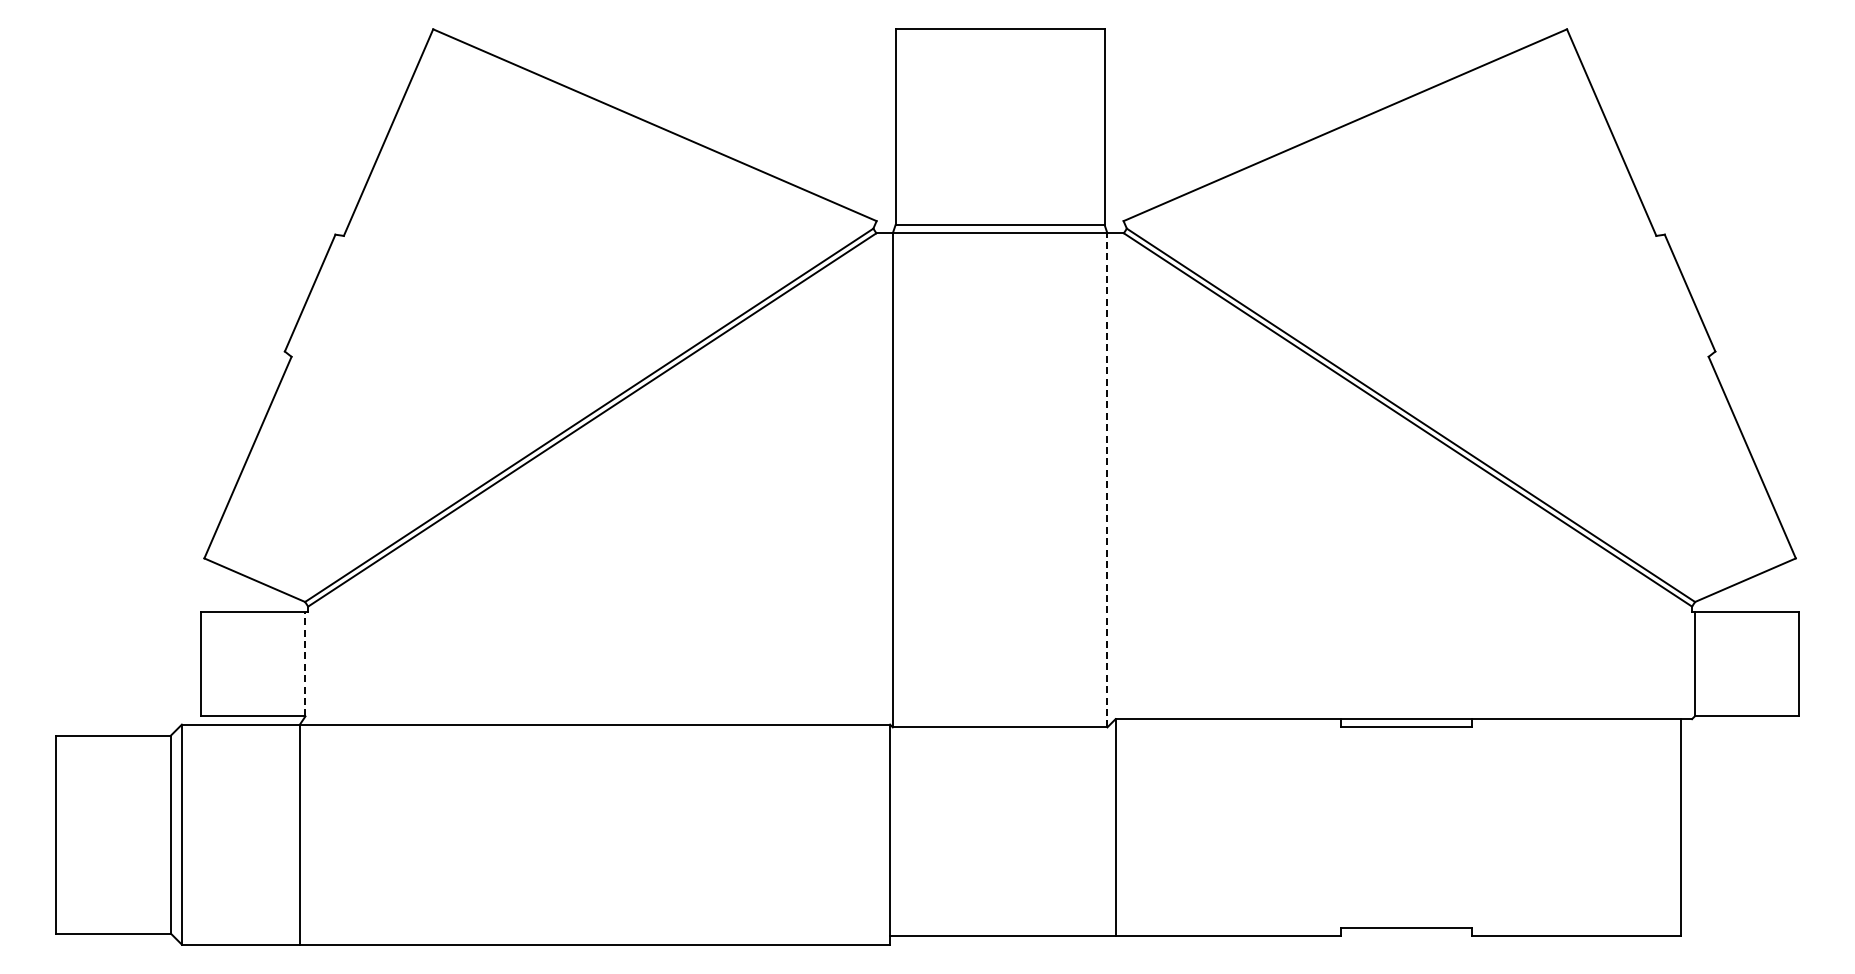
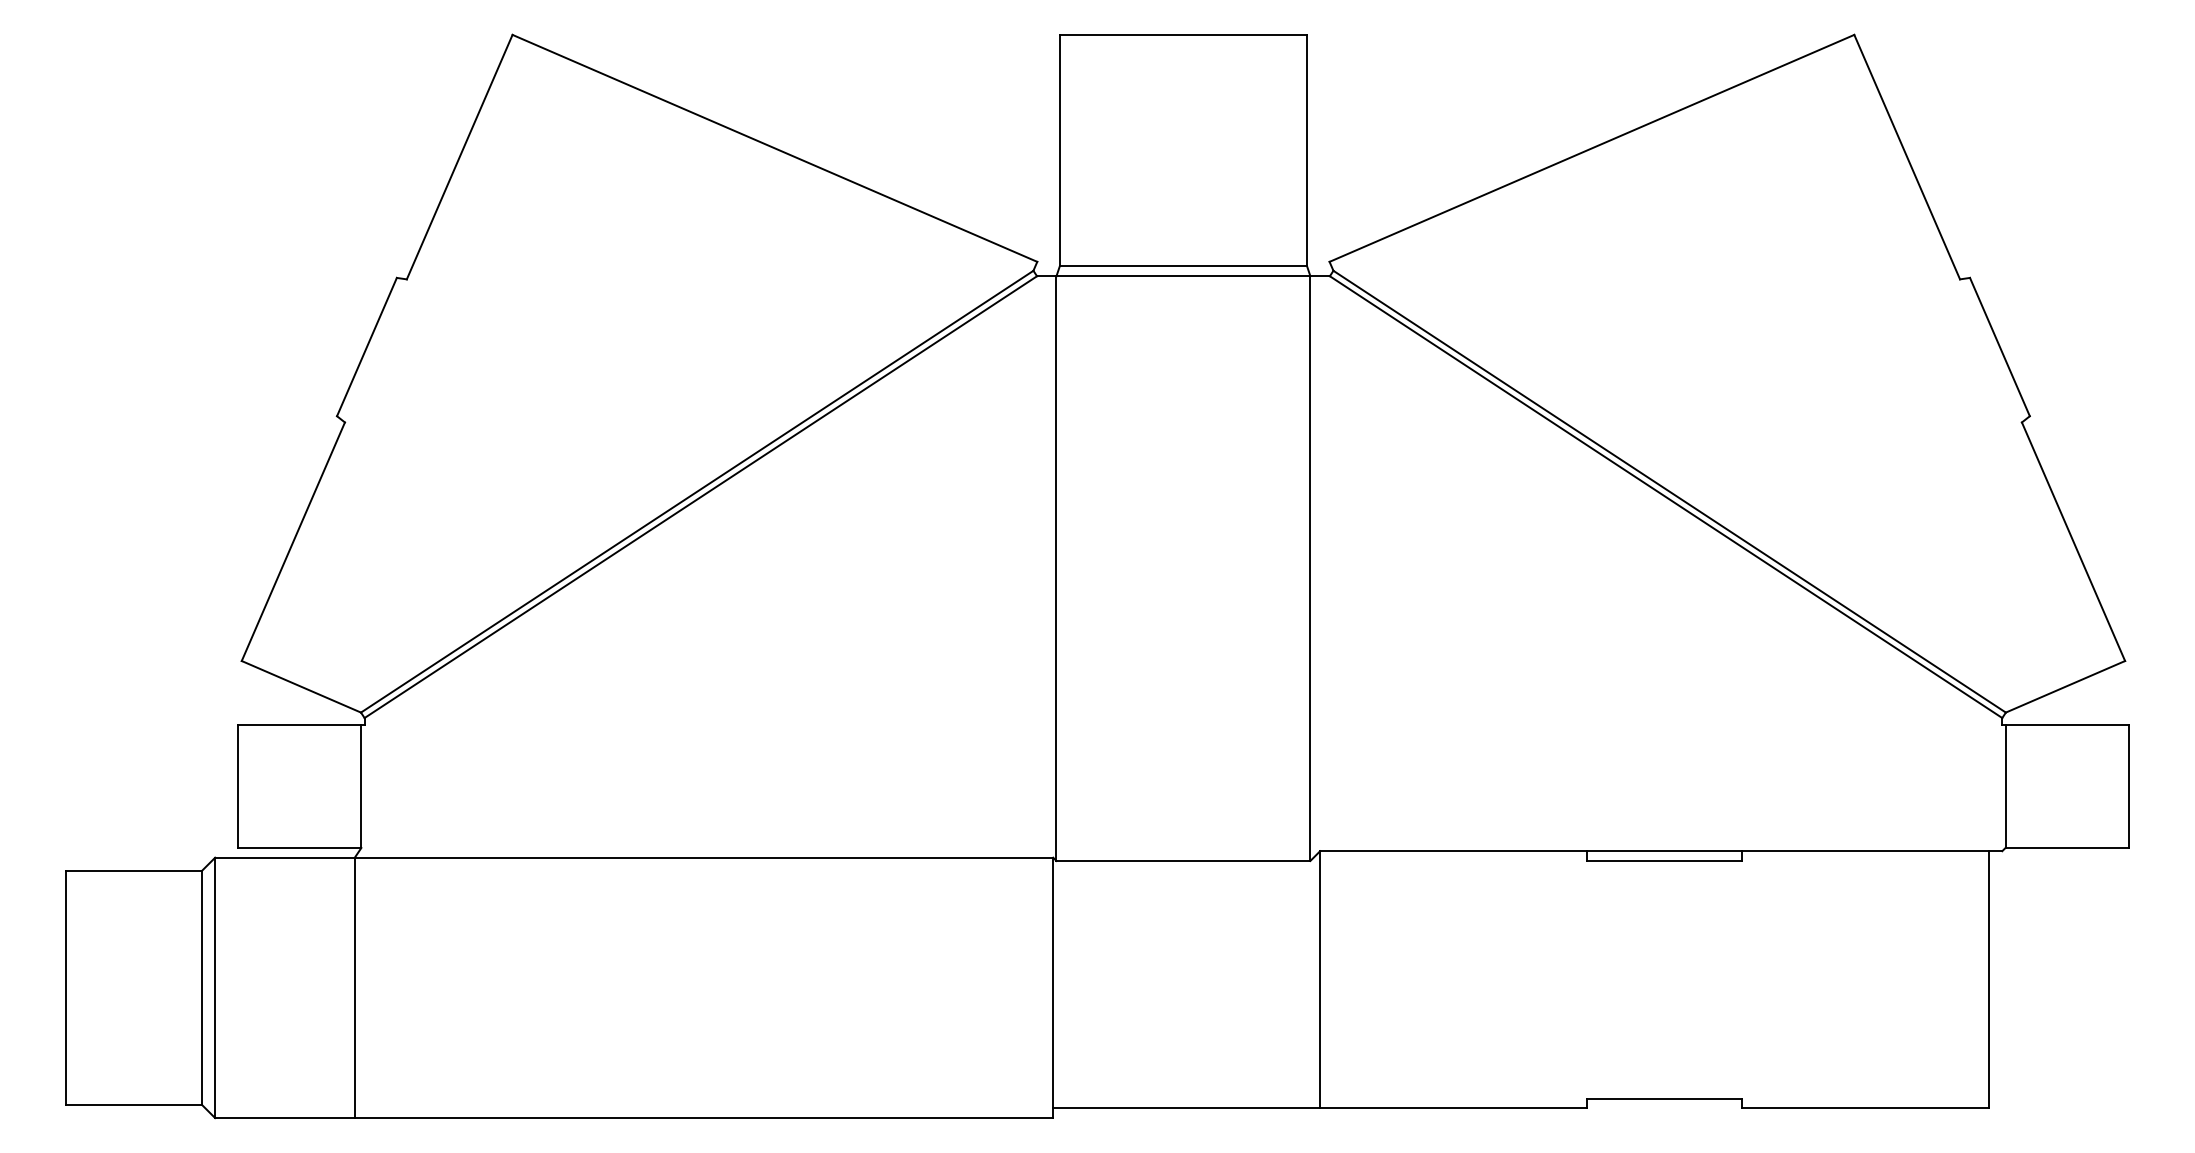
line: (1107, 479) -> (1310, 567), dashed -> solid
line: (305, 663) -> (361, 785), dashed -> solid

